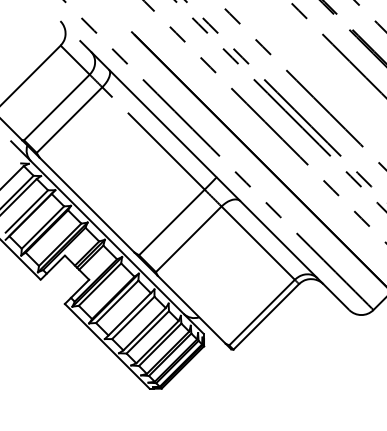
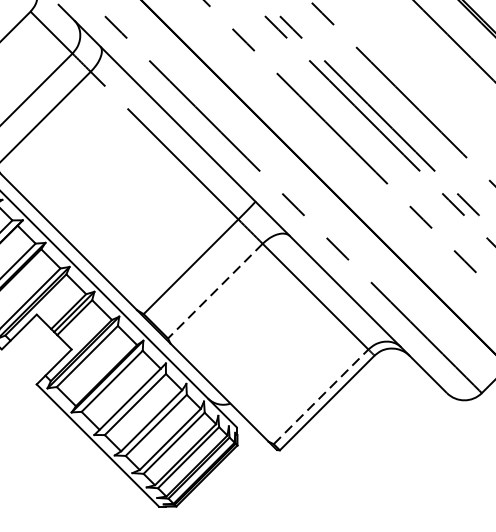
line: (188, 239) -> (215, 291), solid -> dashed
line: (262, 312) -> (321, 396), solid -> dashed

